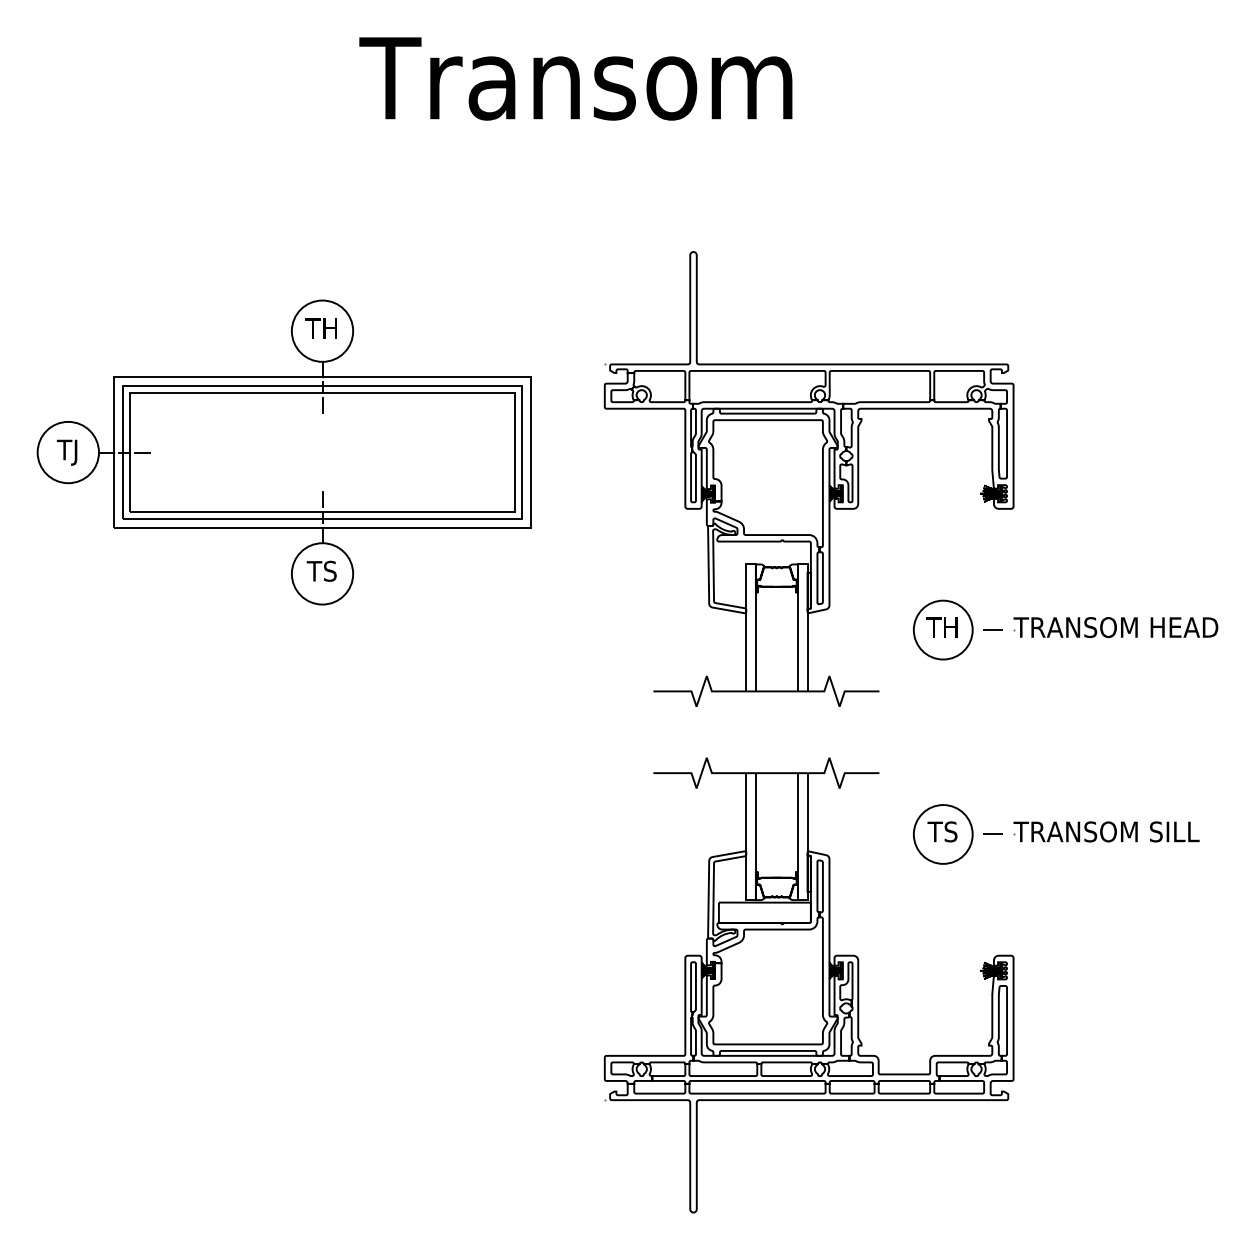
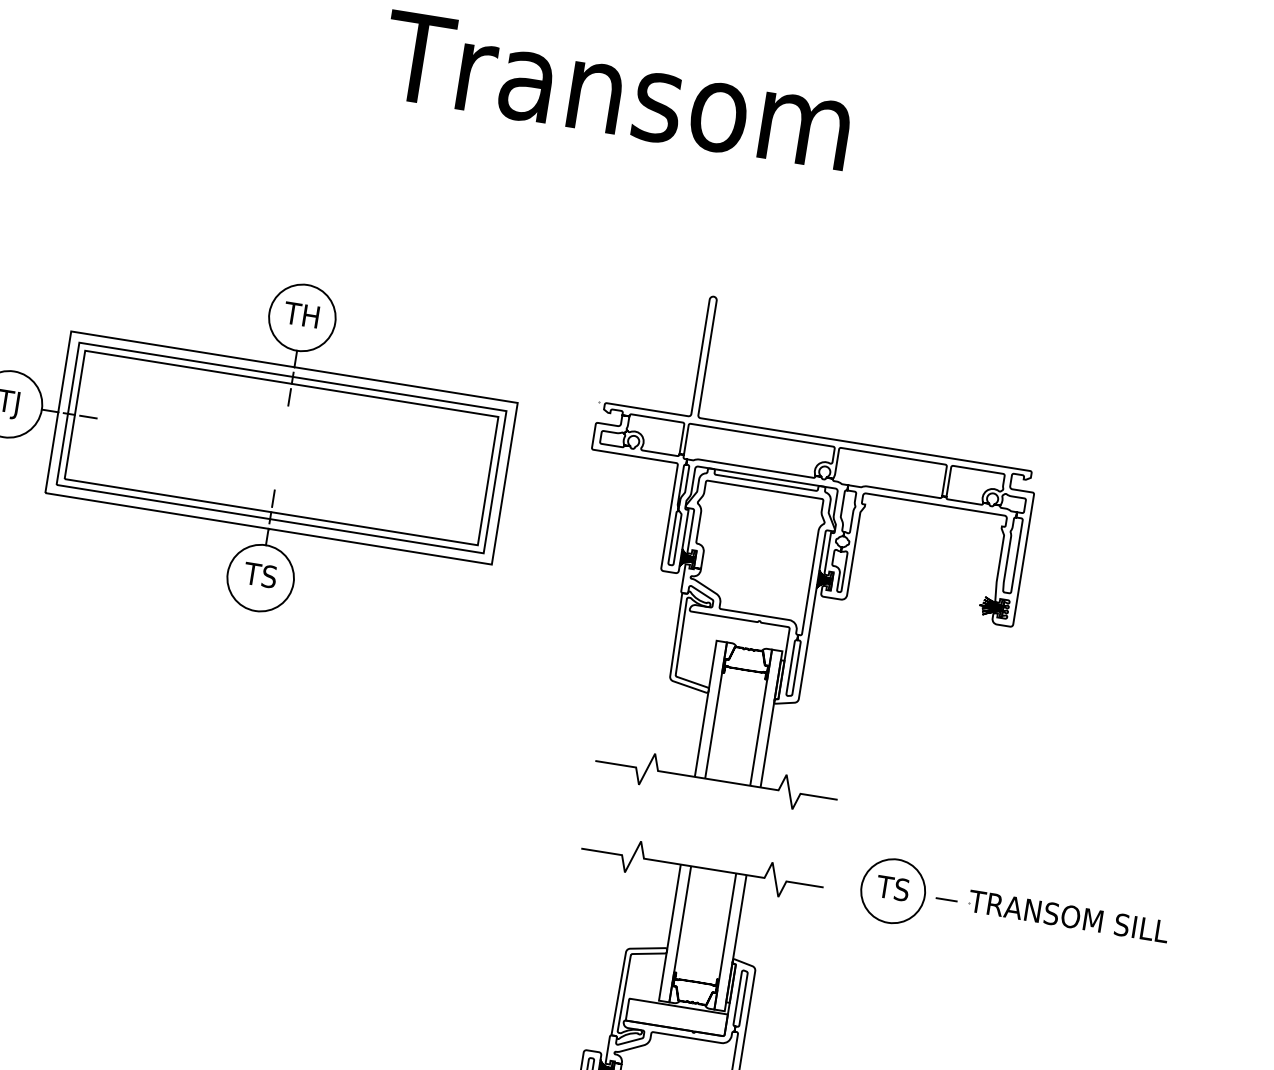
part: (1065, 629) -> (1047, 765), removed
part: (1056, 834) -> (1014, 910), moved

